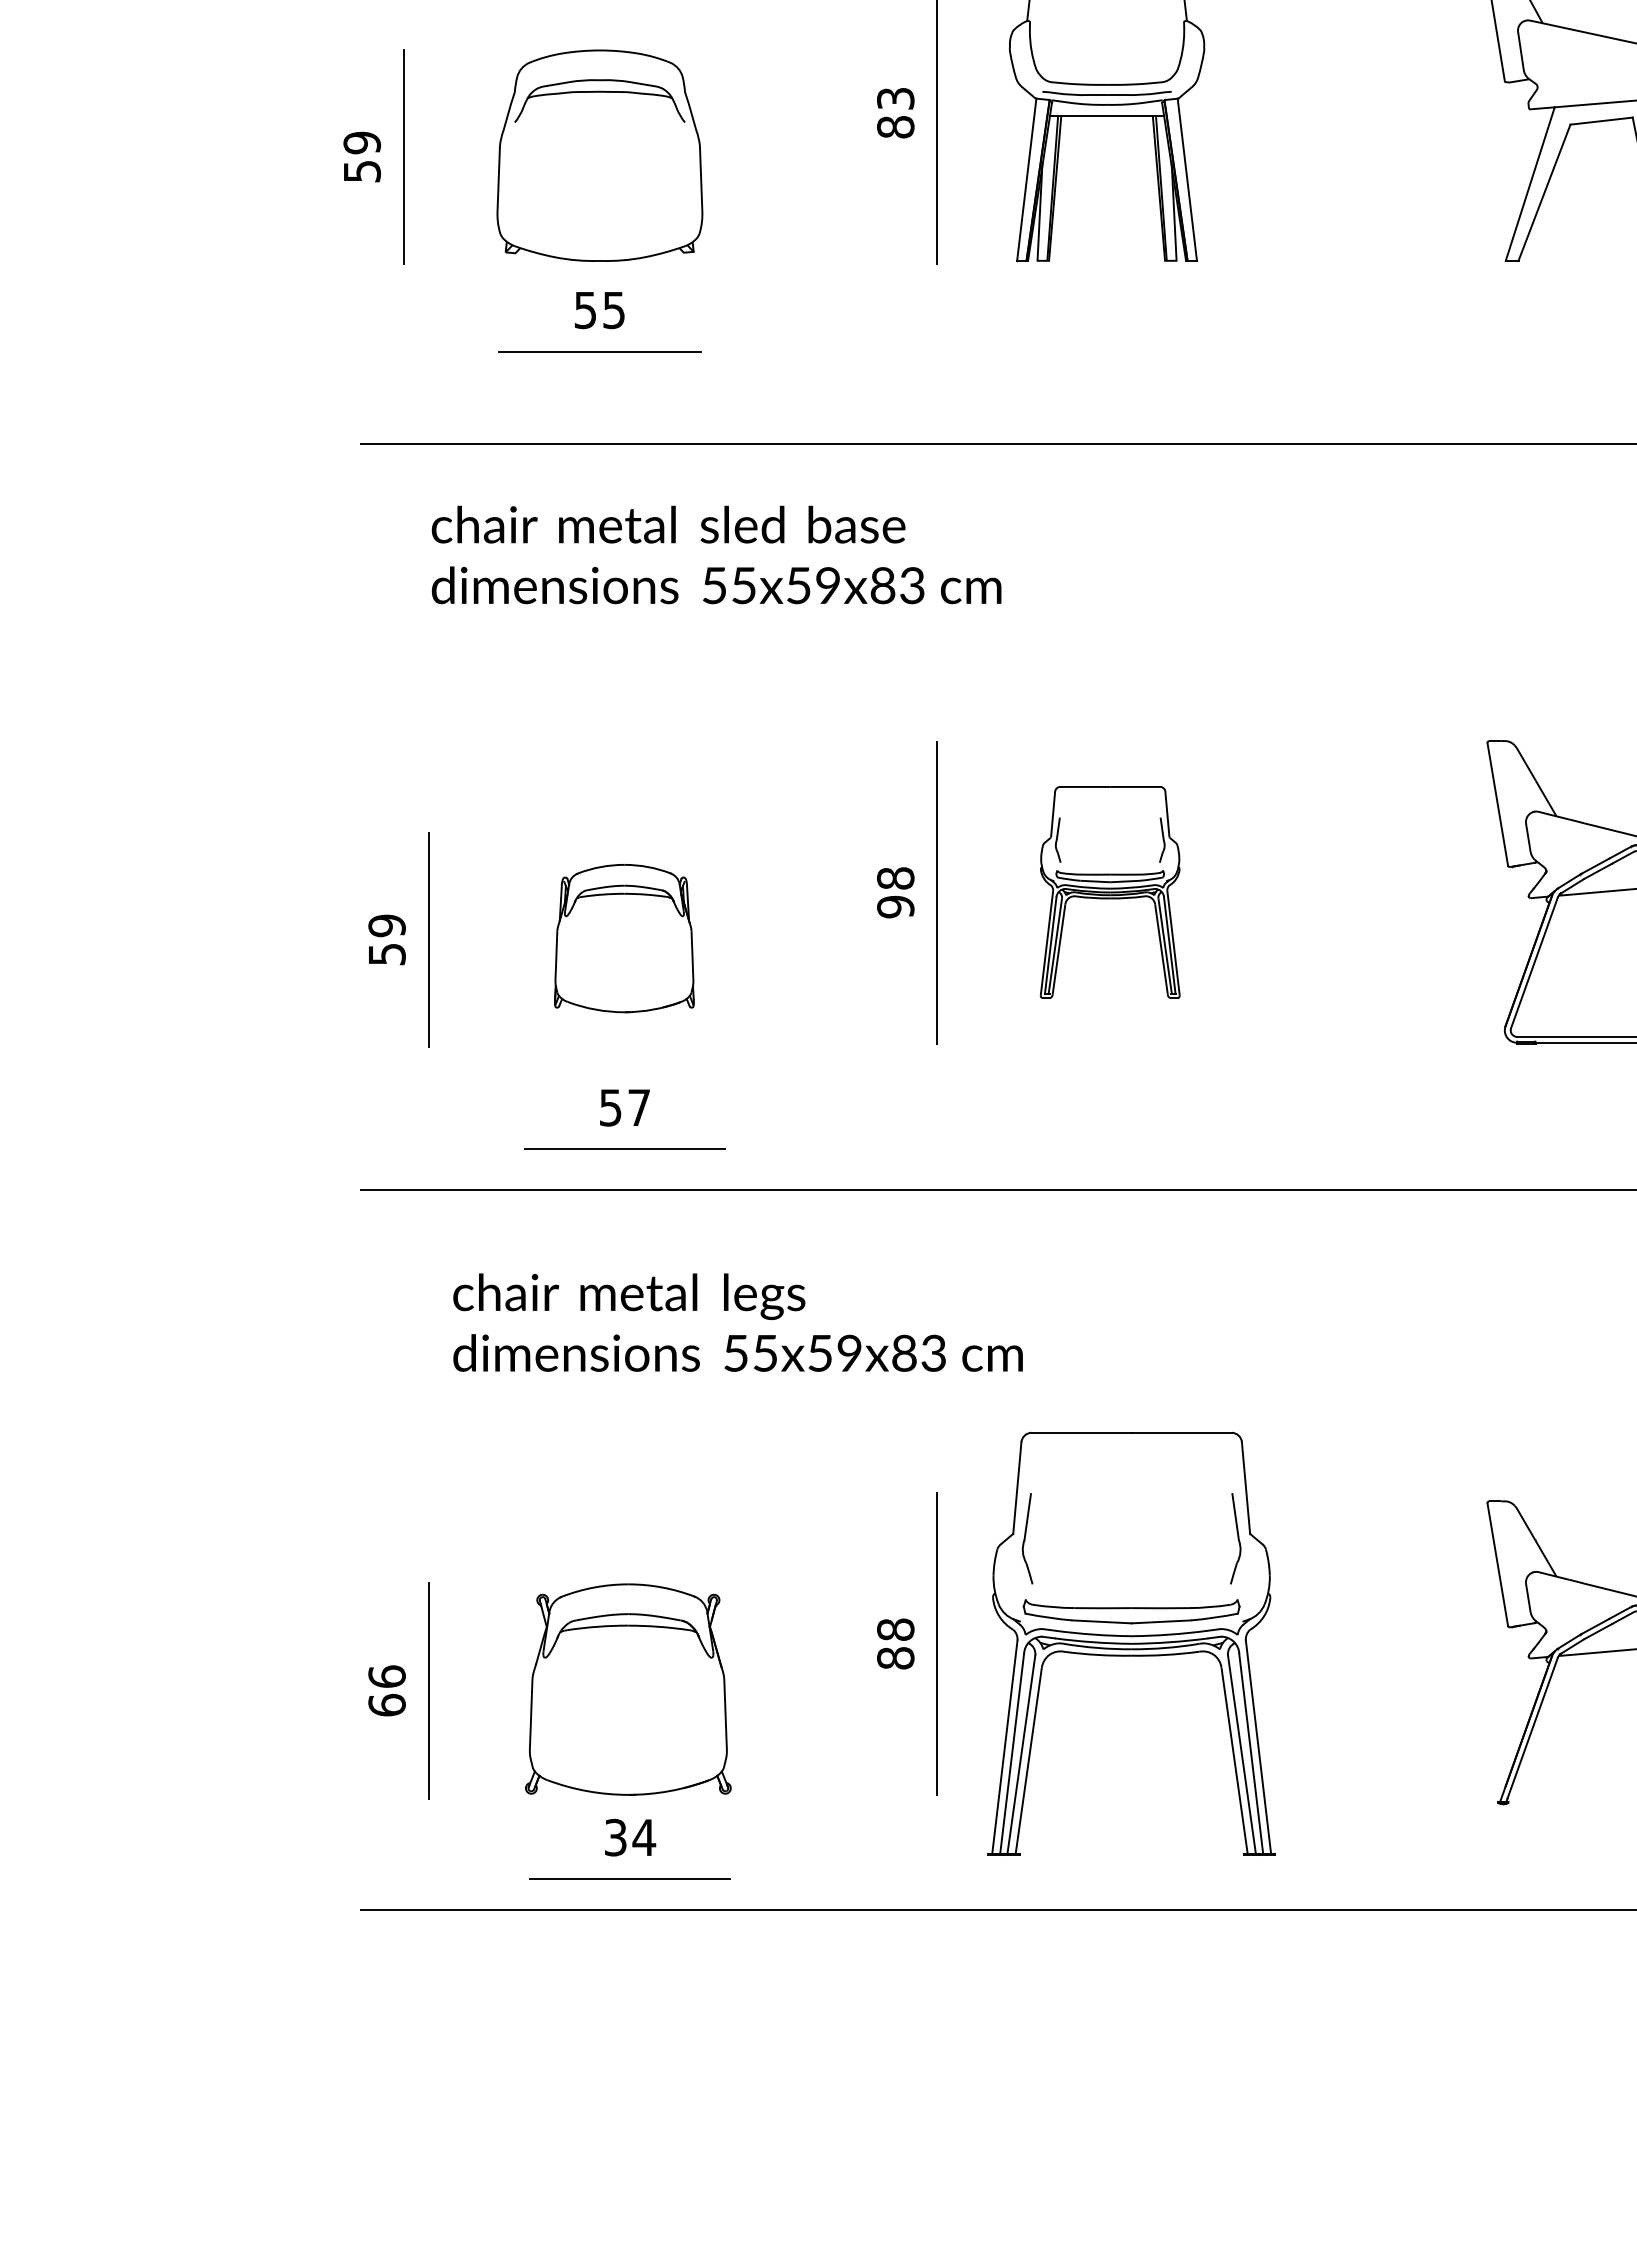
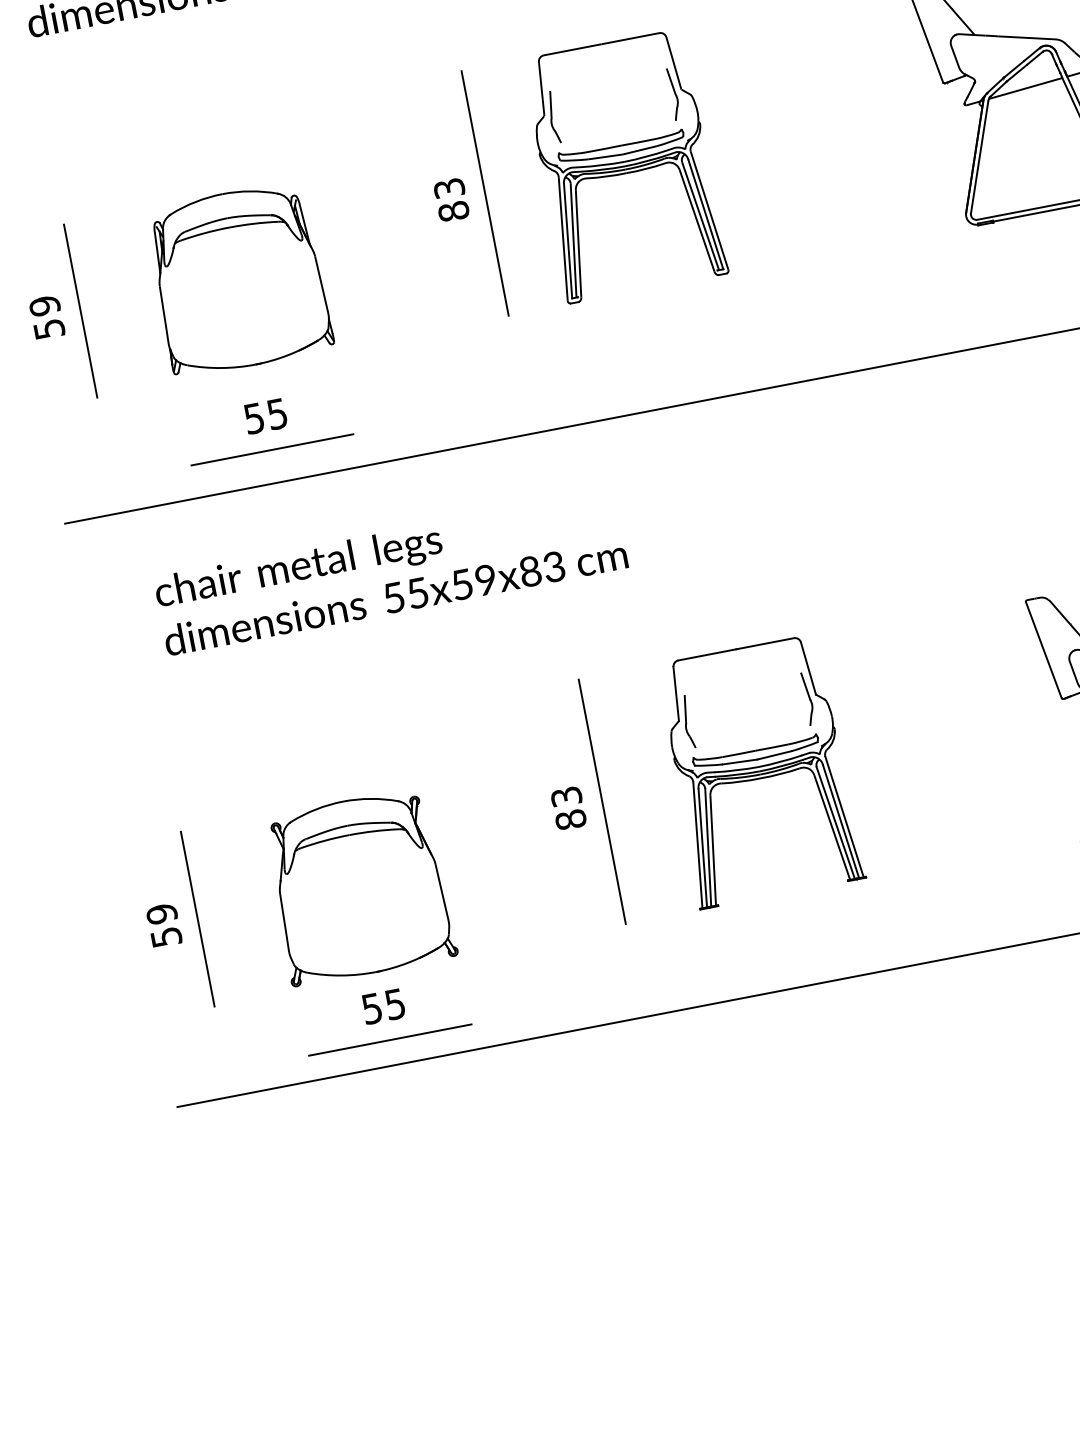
text: (895, 892) -> (451, 199), 98 -> 83
part: (1110, 892) -> (625, 166), size x1.43
part: (624, 938) -> (239, 279), size x1.43
text: (638, 1107) -> (276, 413), 57 -> 55
text: (895, 1629) -> (566, 796), 88 -> 83
part: (1131, 1643) -> (759, 771), size x0.71
text: (386, 1690) -> (163, 925), 66 -> 59
text: (630, 1837) -> (384, 1006), 34 -> 55

